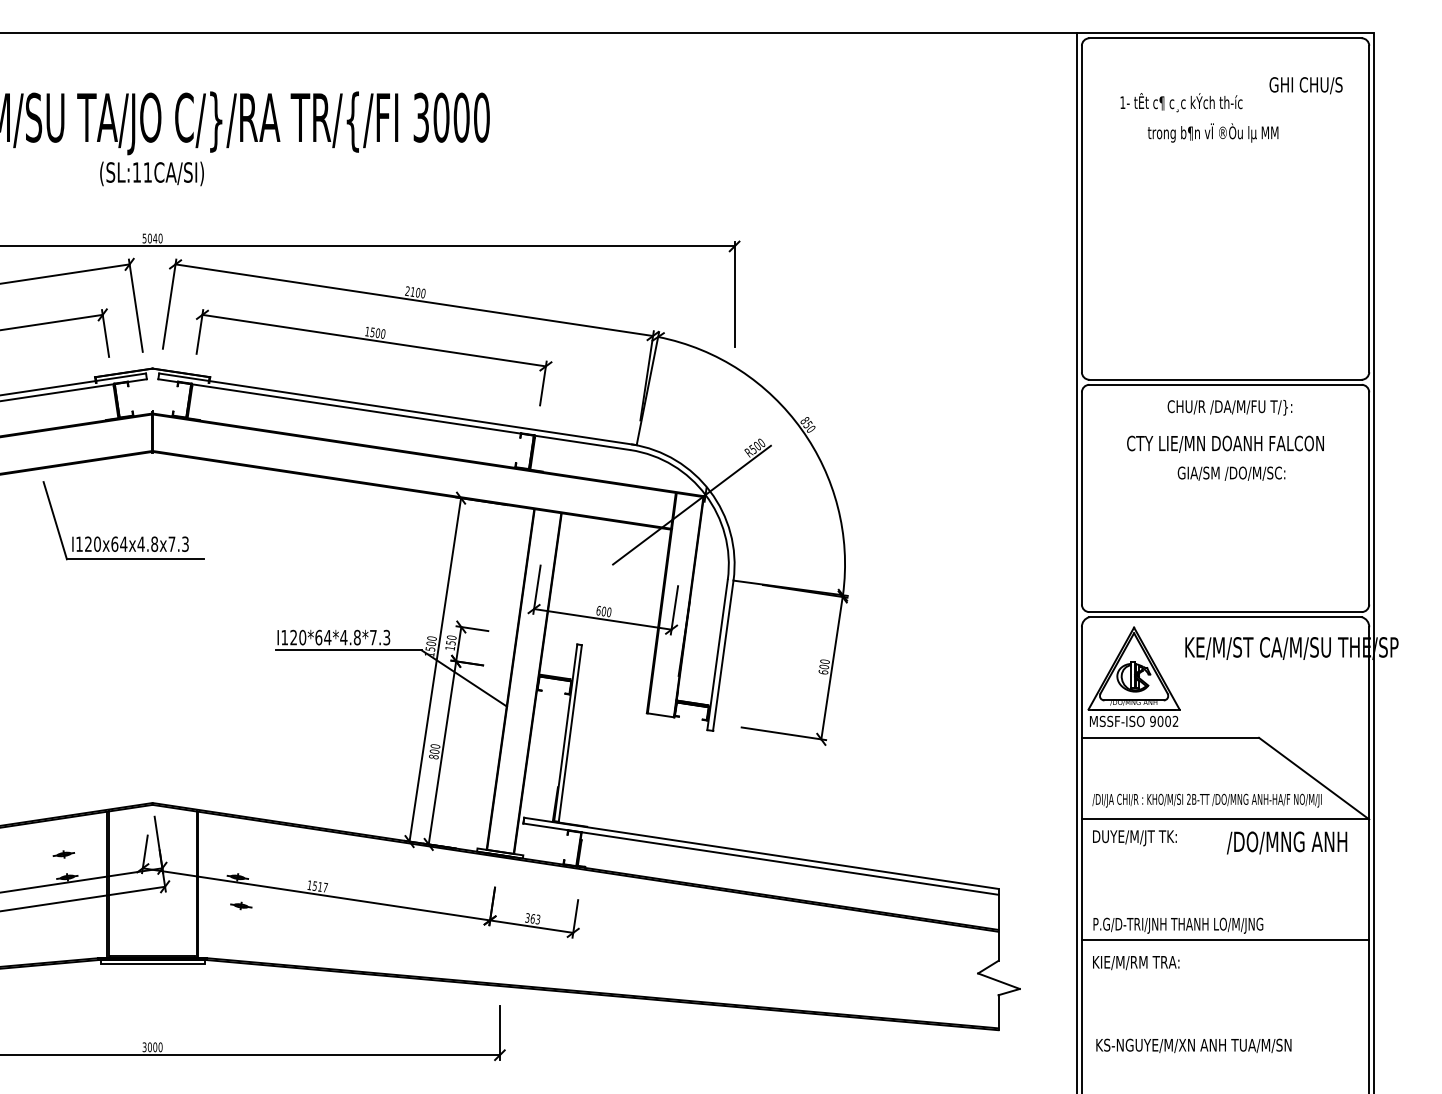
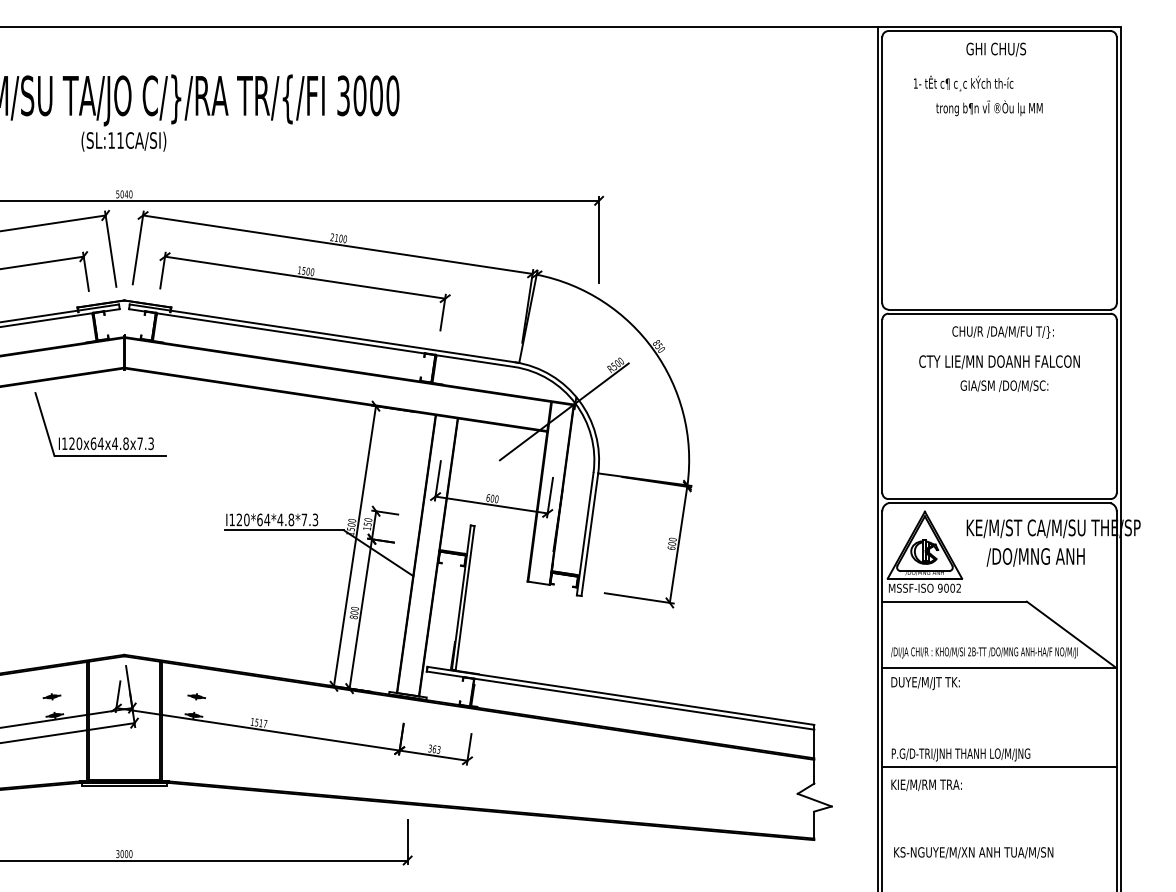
text: (1305, 85) -> (995, 49), moved
text: (1286, 843) -> (1035, 557), moved
part: (241, 905) -> (196, 696), moved

